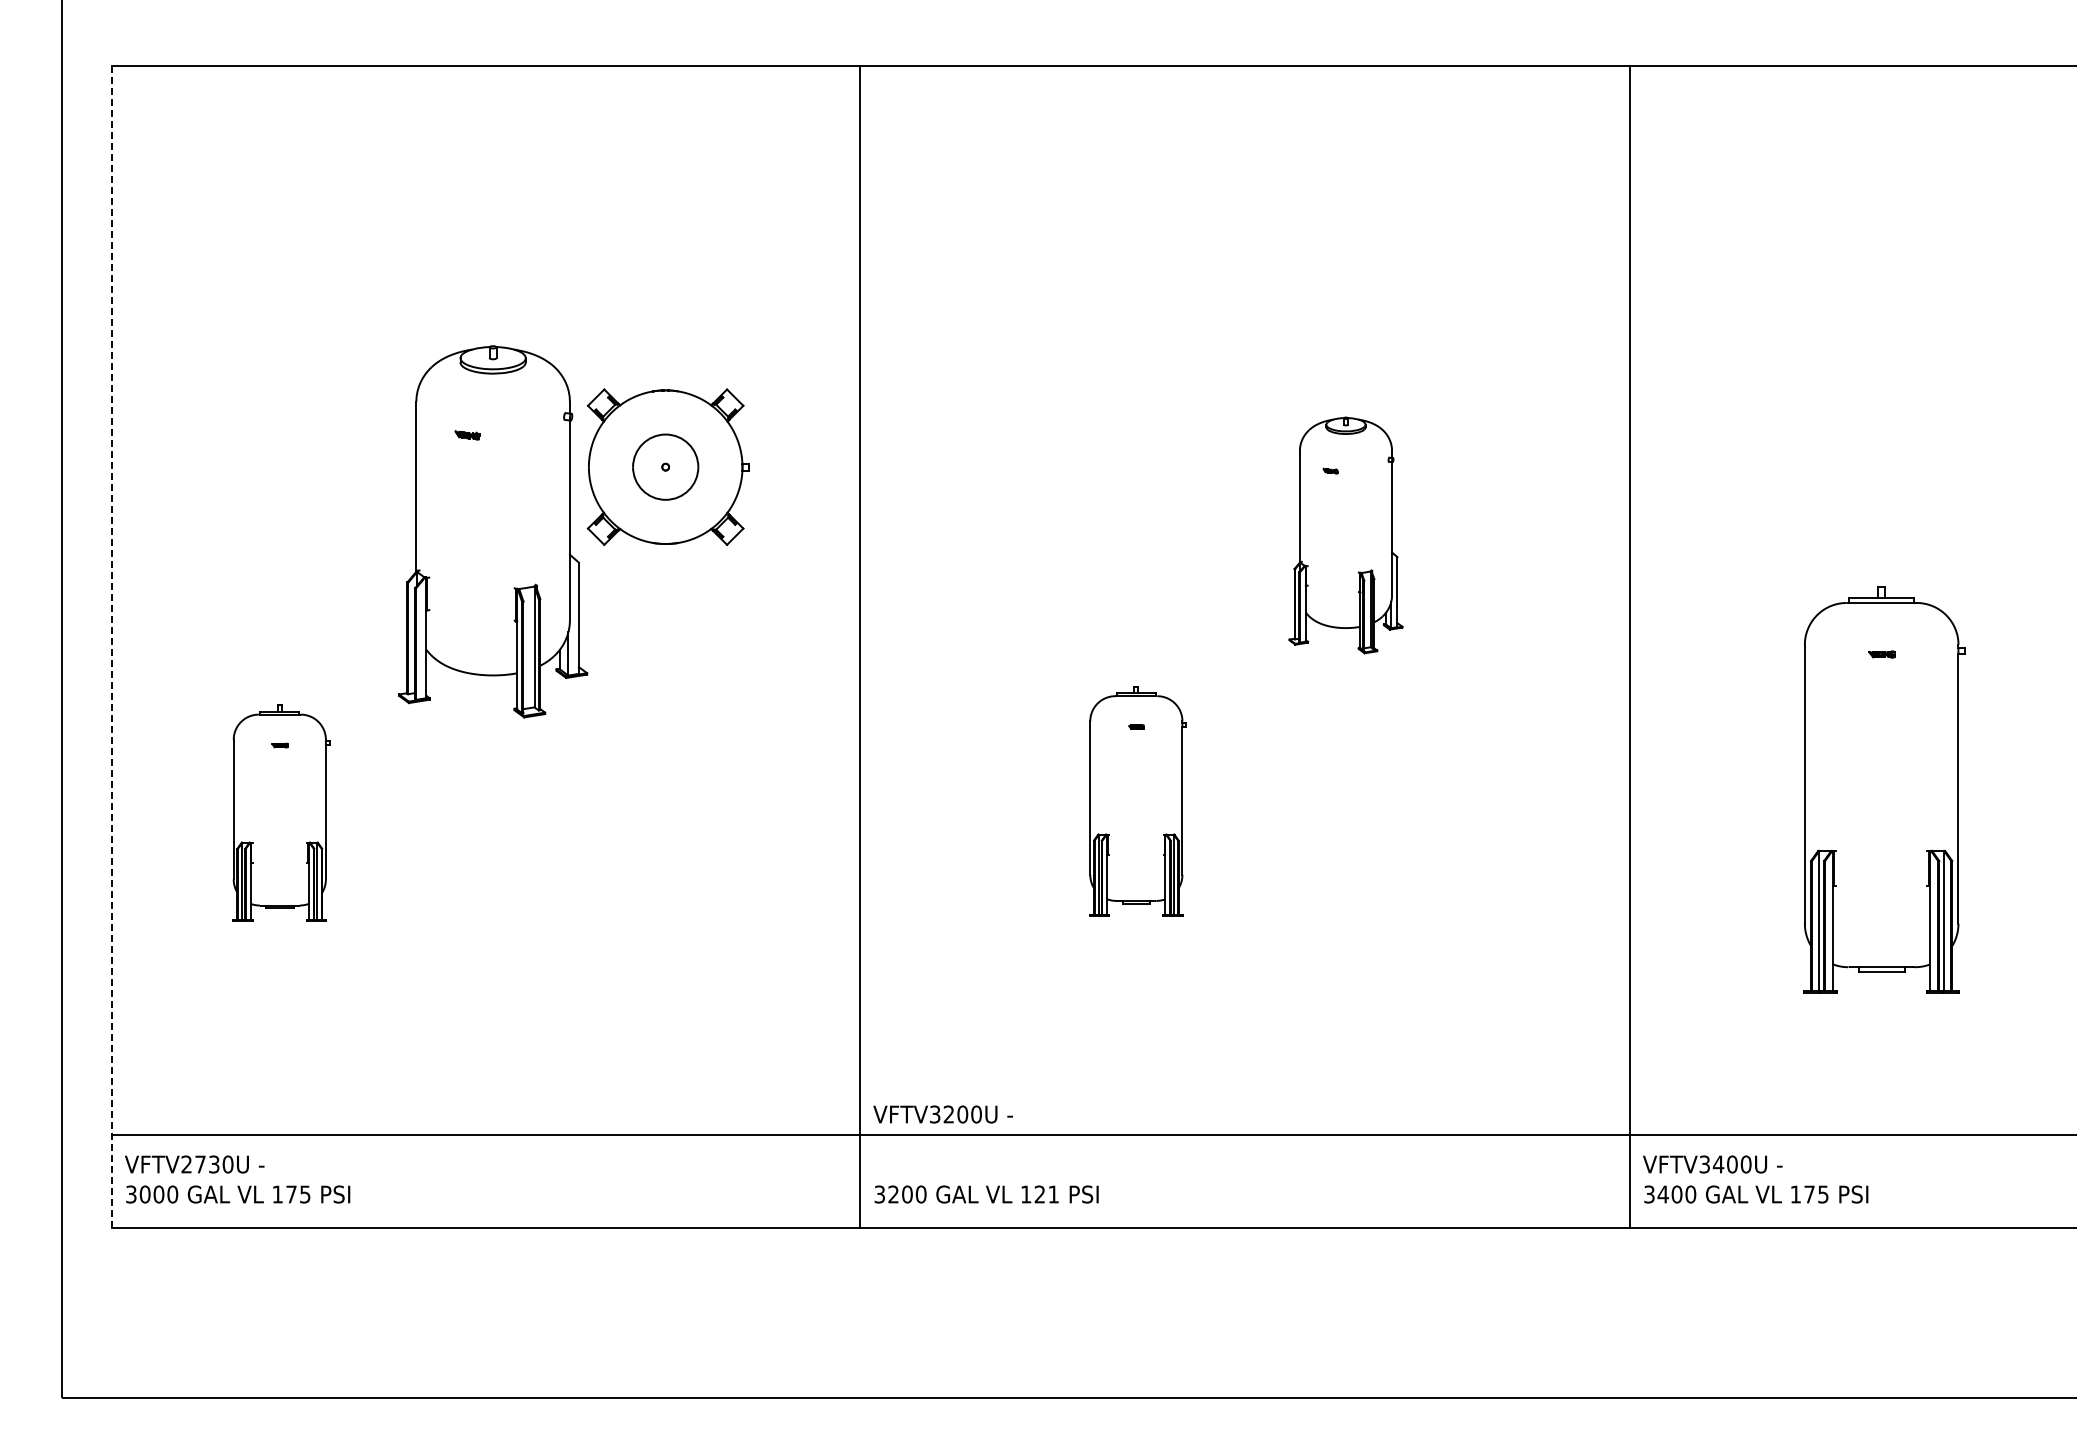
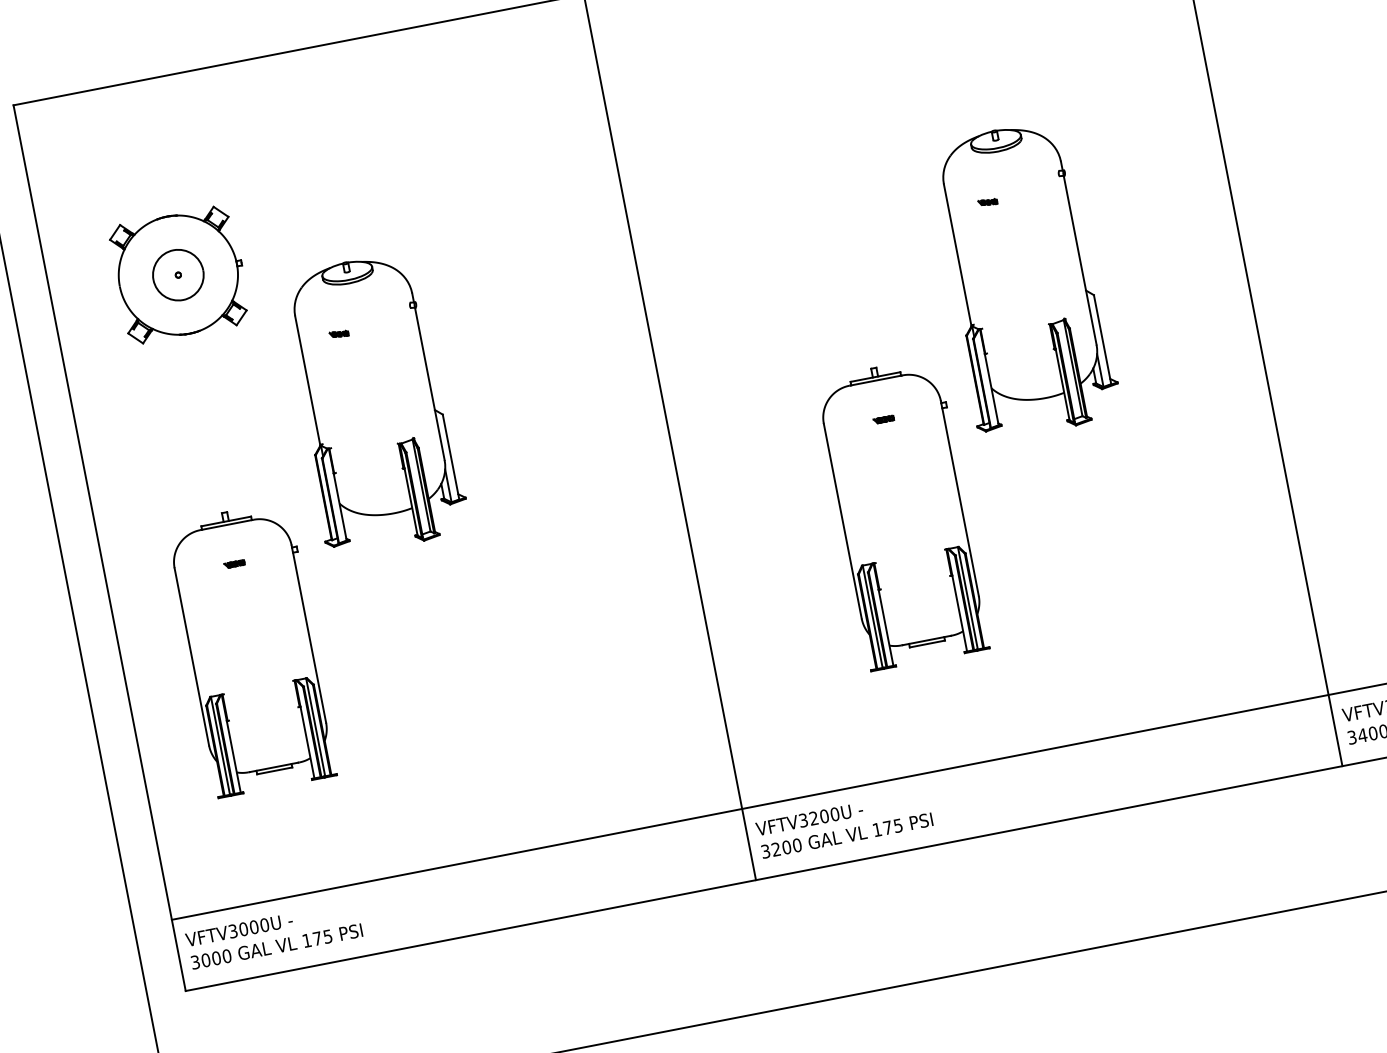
part: (667, 466) -> (179, 274), moved
part: (1345, 535) -> (1022, 280), size x1.67
line: (112, 647) -> (100, 548), dashed -> solid
part: (1137, 801) -> (903, 513), size x1.67
part: (281, 812) -> (253, 649), size x1.67
text: (942, 1114) -> (809, 819), moved
text: (200, 1164) -> (243, 929), VFTV2730U -> VFTV3000U
text: (1046, 1194) -> (892, 826), 121 -> 175

